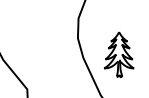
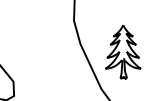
part: (119, 54) -> (123, 52), moved

